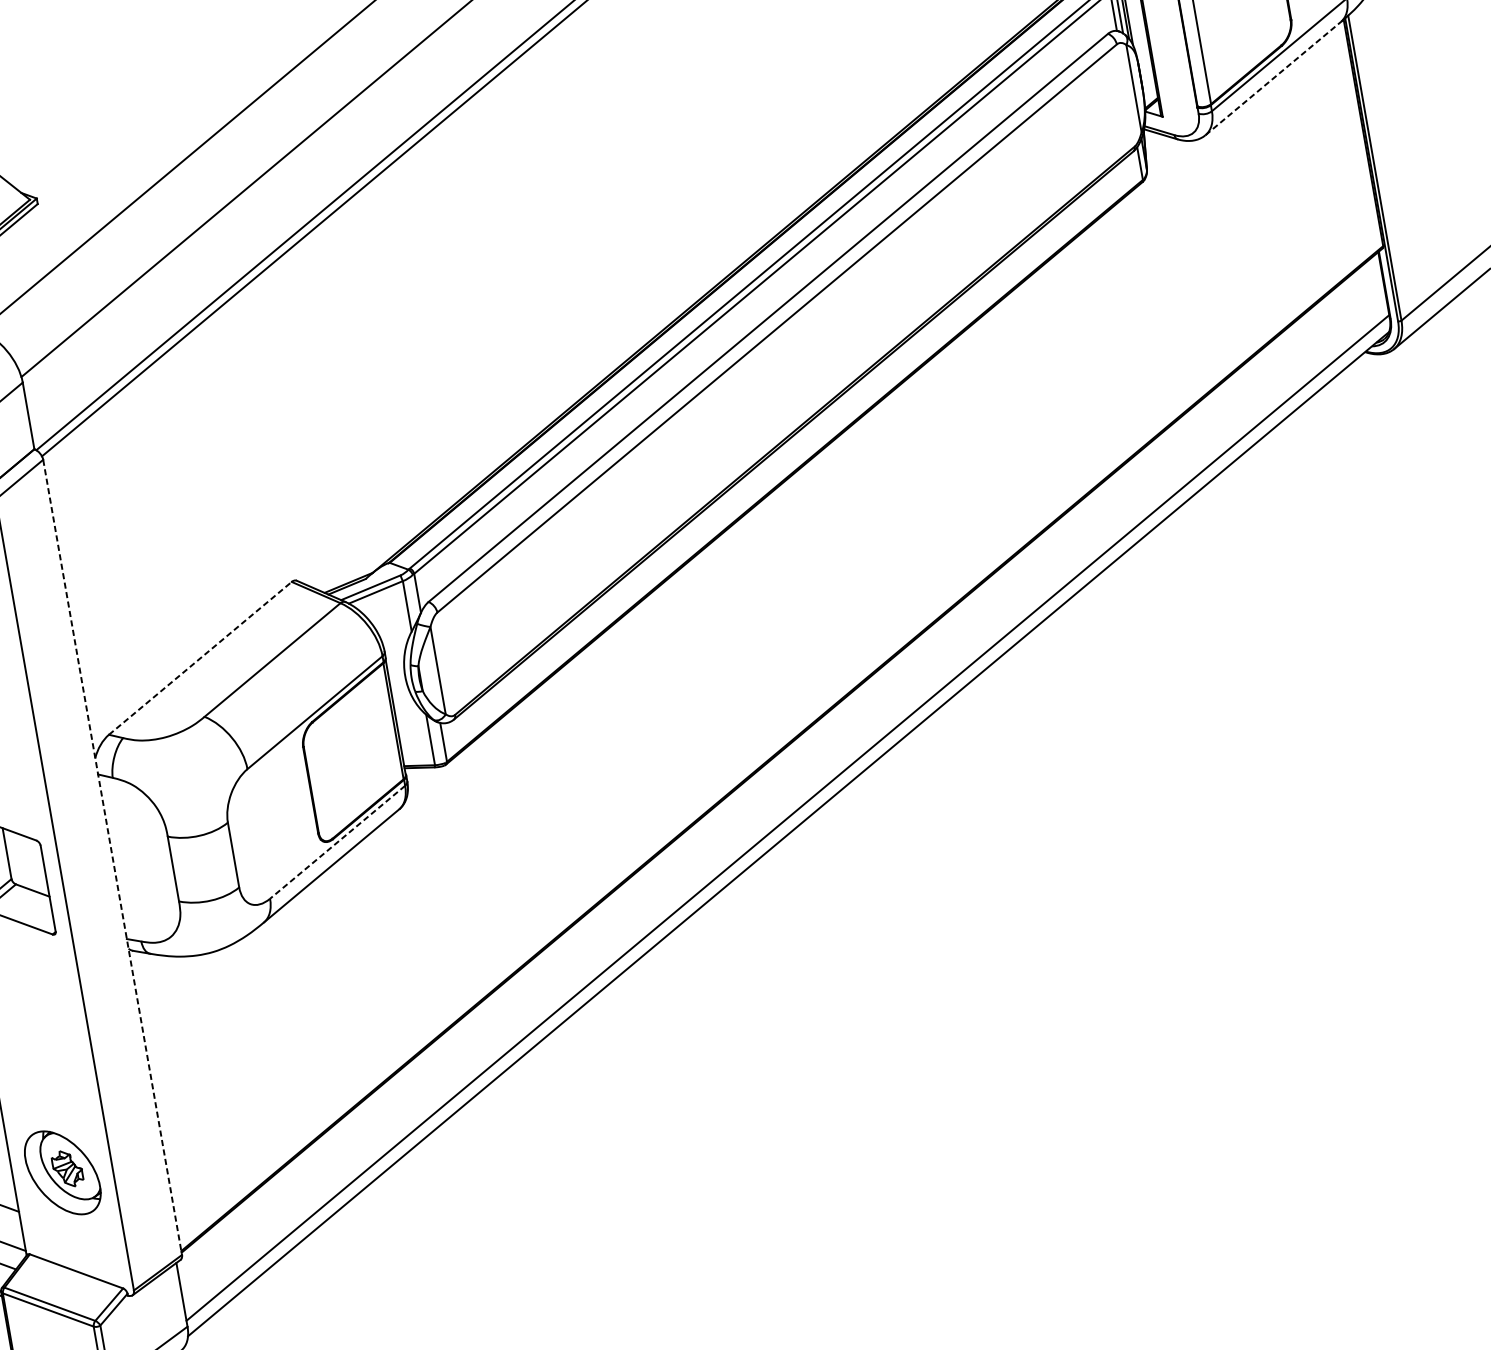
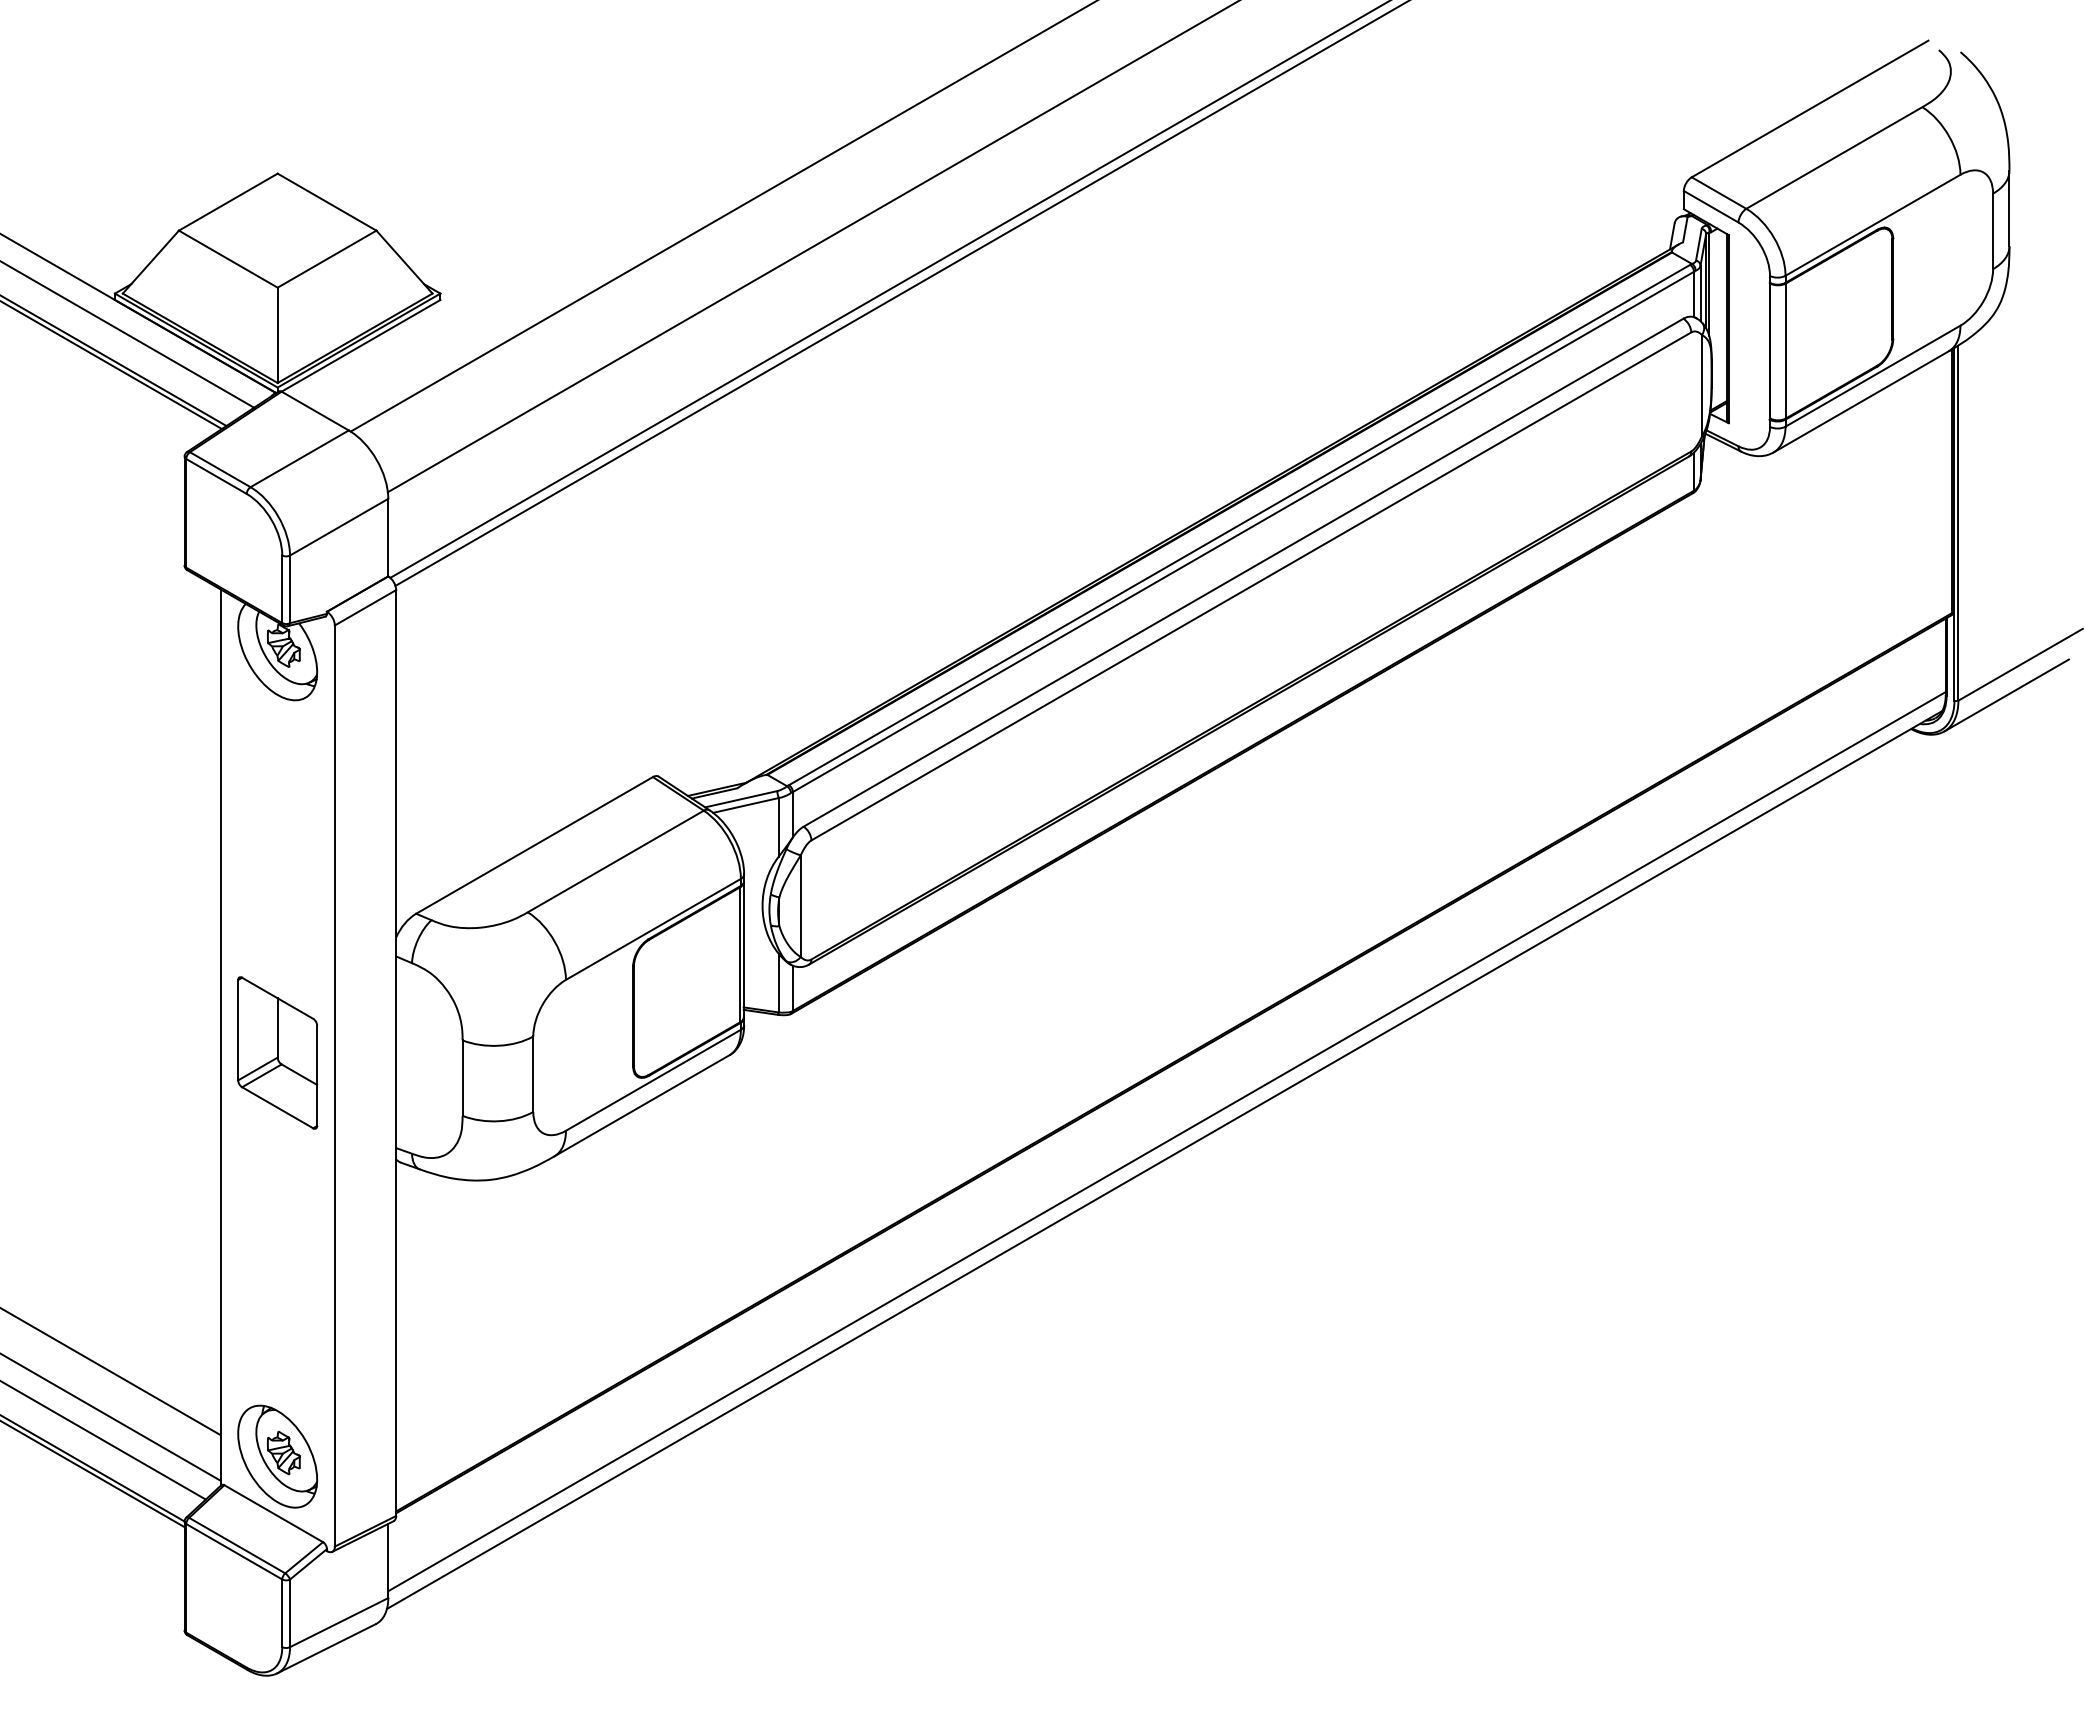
line: (1273, 78) -> (1861, 401), dashed -> solid
line: (200, 658) -> (534, 845), dashed -> solid
line: (337, 842) -> (653, 1080), dashed -> solid
line: (112, 857) -> (396, 1053), dashed -> solid
part: (62, 1172) -> (277, 1456), moved

